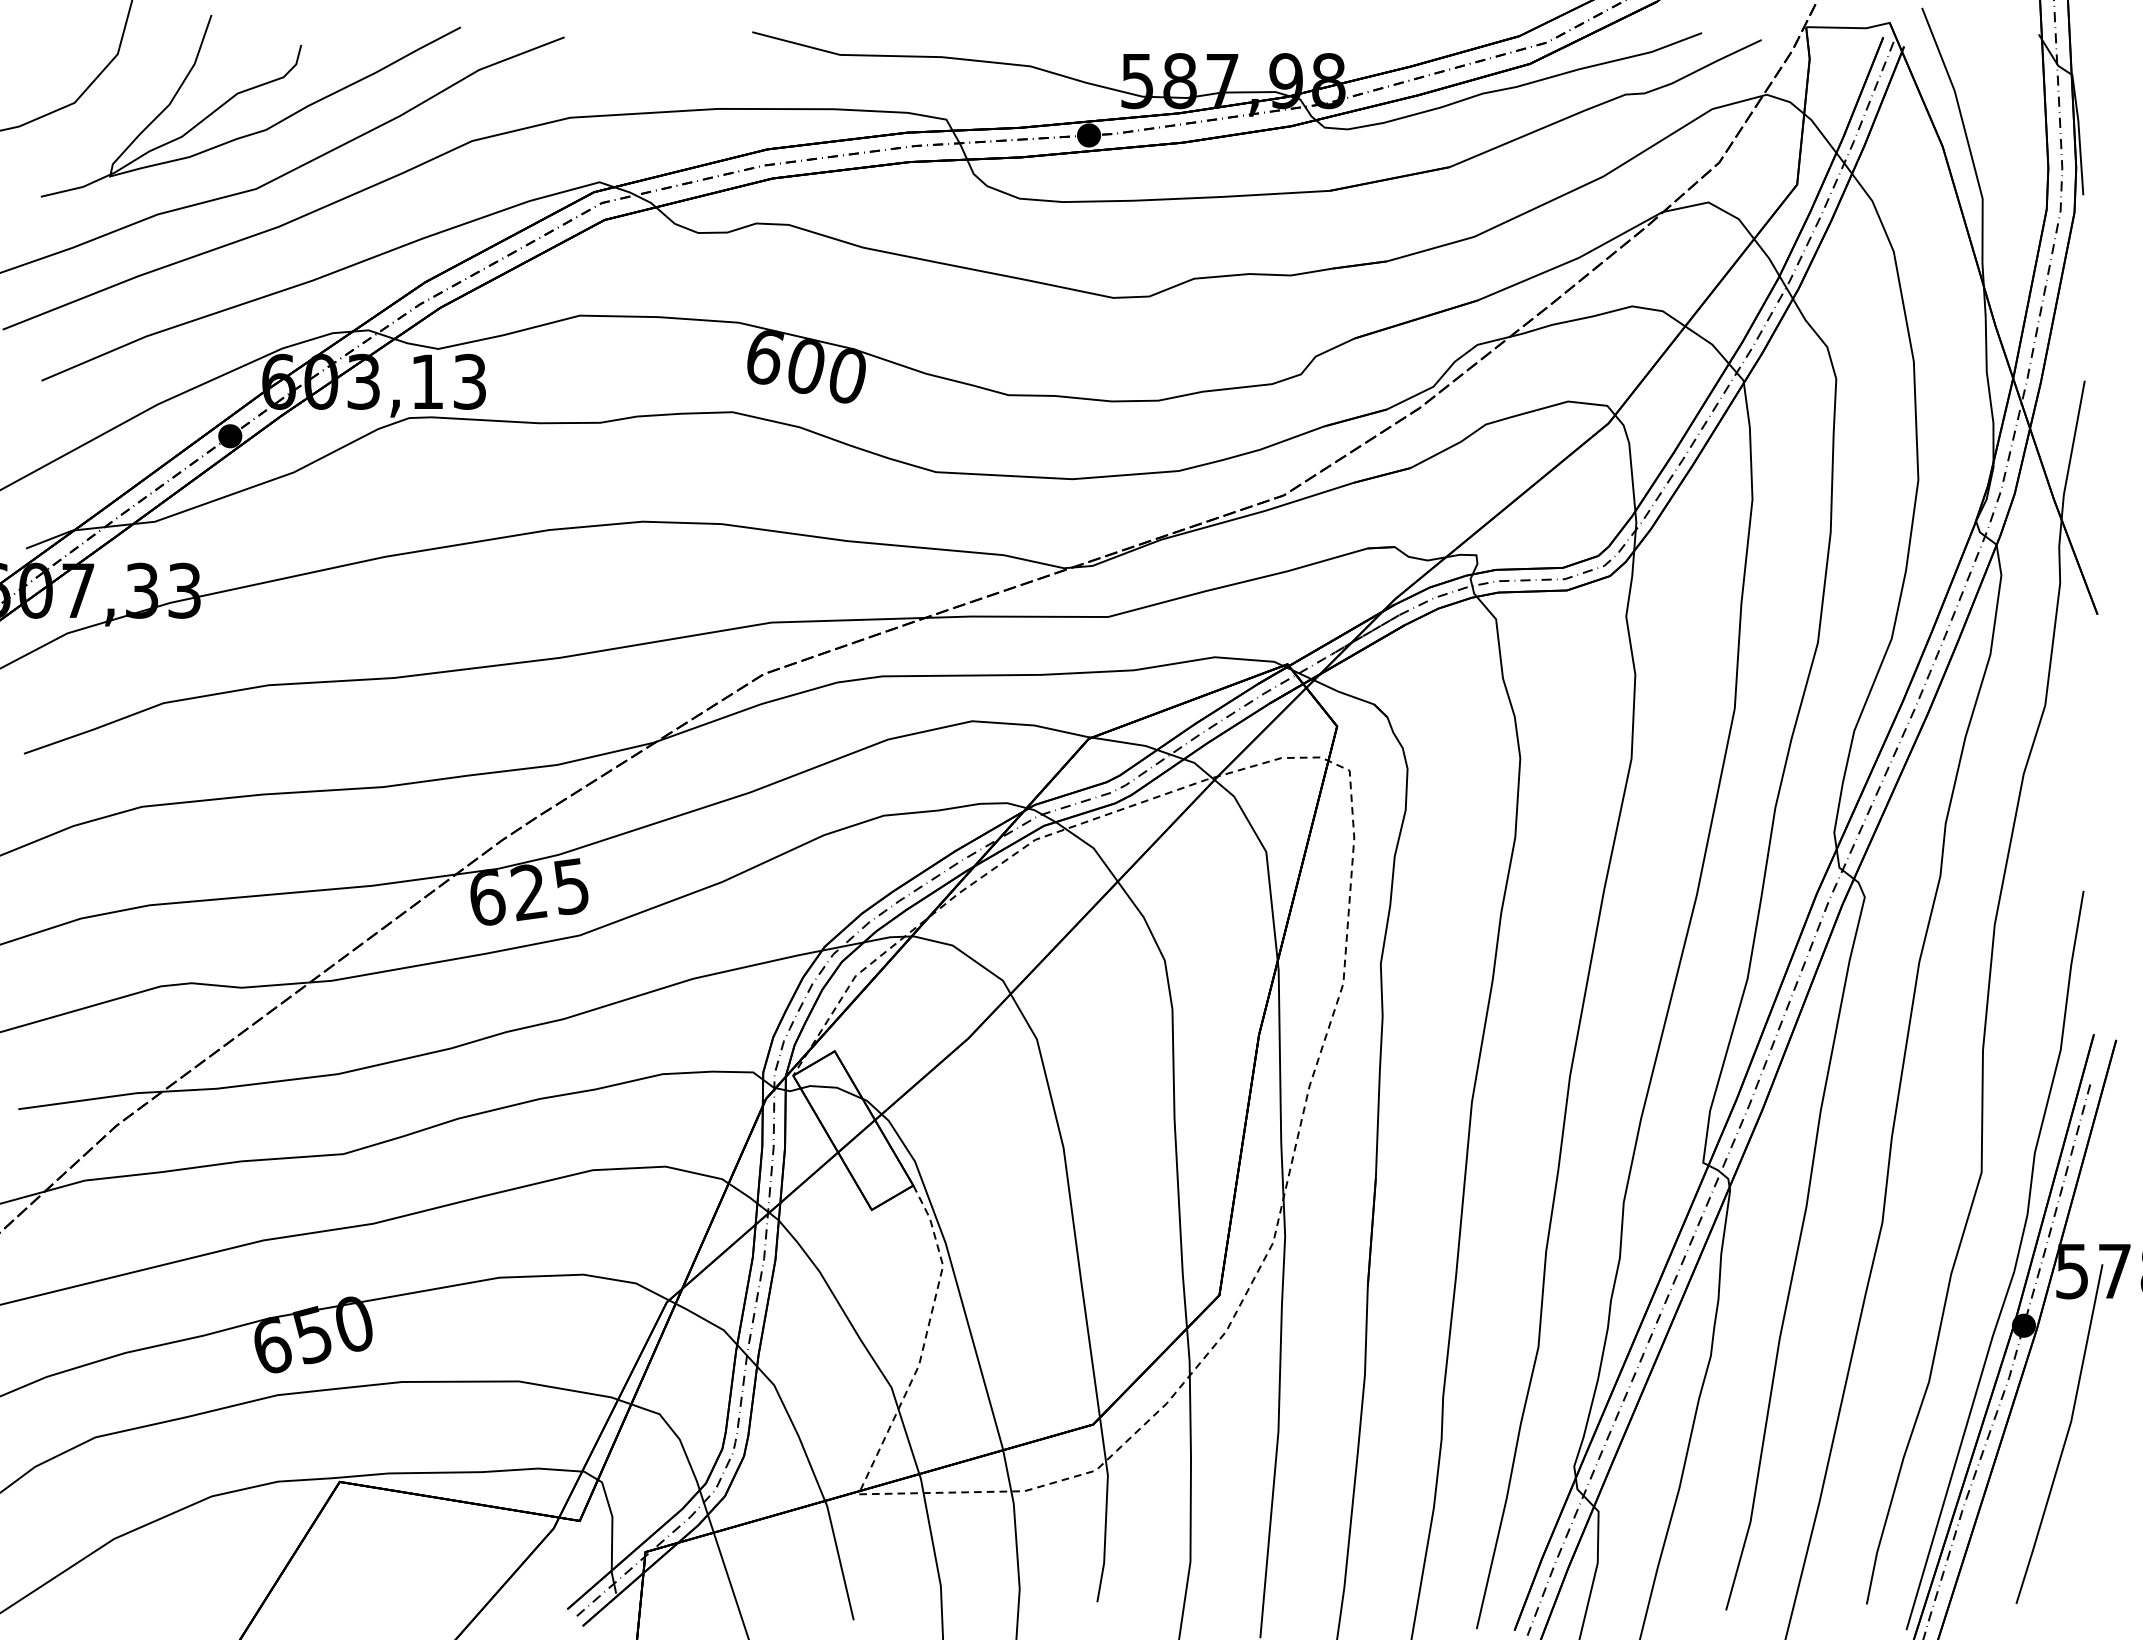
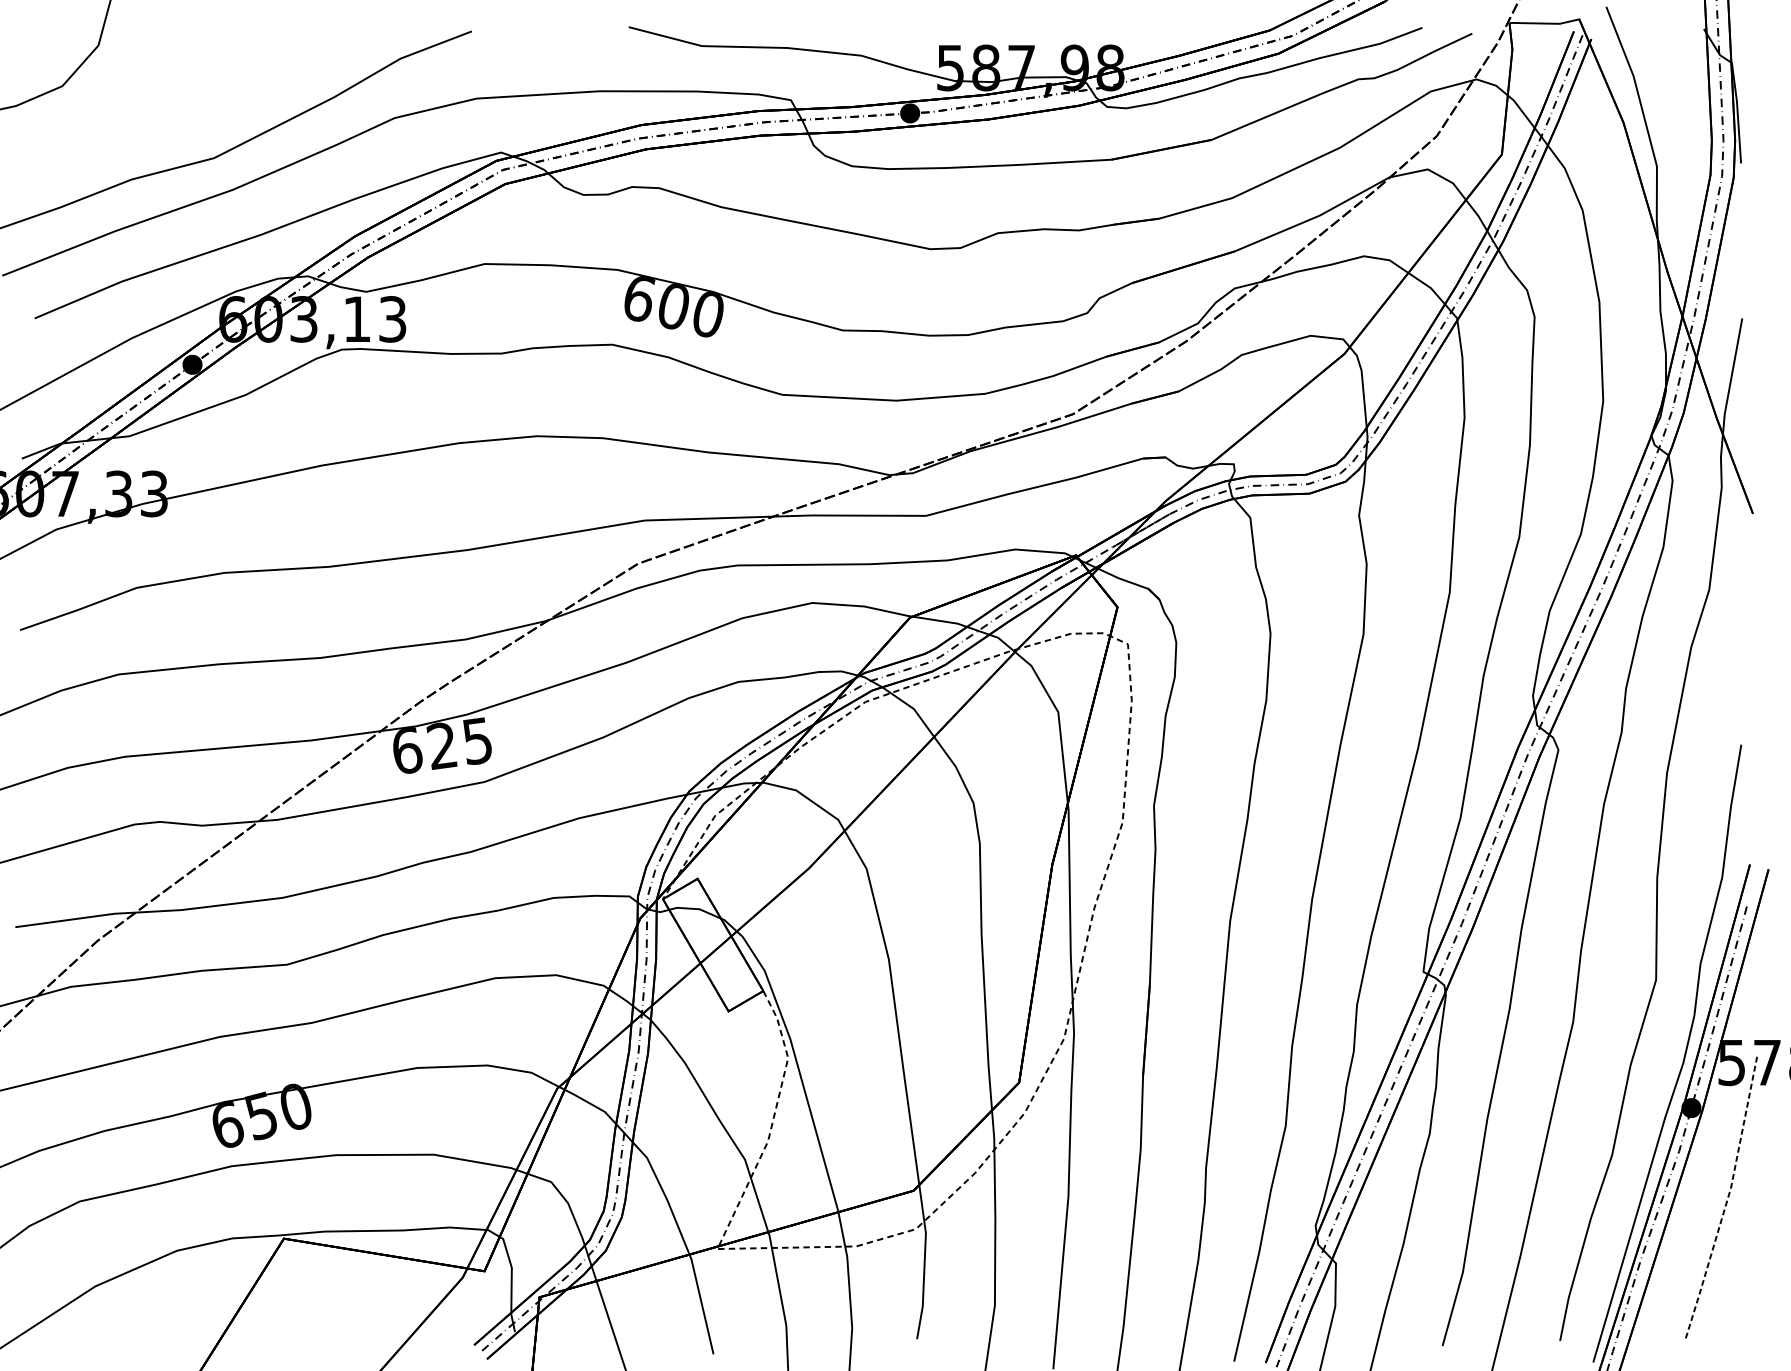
part: (244, 92) -> (204, 77), removed
line: (2066, 1436) -> (1727, 1200), solid -> dashed

